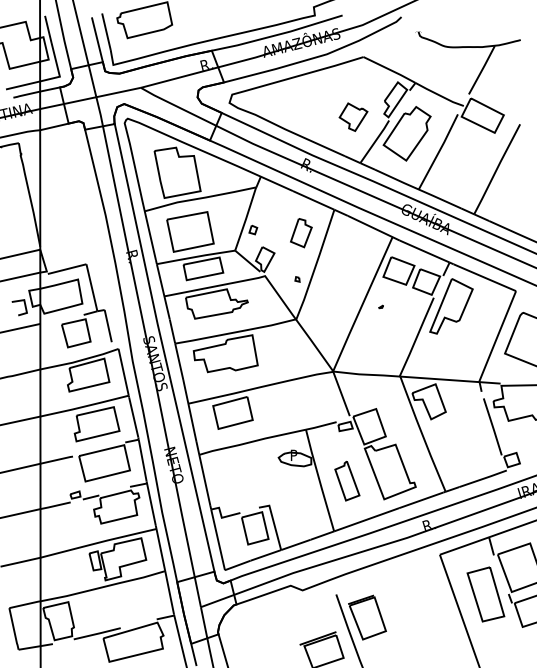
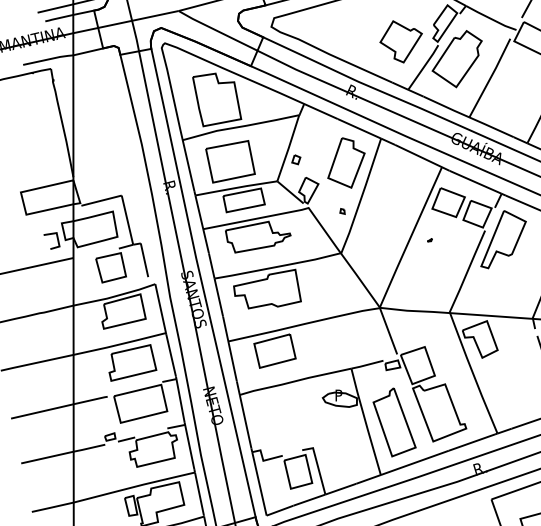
part: (353, 116) -> (401, 41), size x1.43
part: (301, 232) -> (346, 162), size x1.67
part: (347, 480) -> (394, 421), size x1.67

